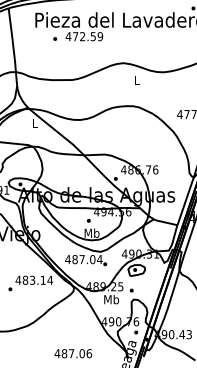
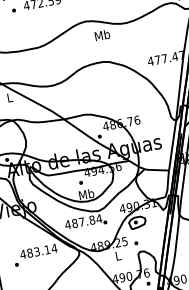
text: (137, 79) -> (102, 34), L -> Mb
text: (92, 259) -> (91, 220), 487.04 -> 487.84
text: (111, 299) -> (118, 255), Mb -> L

